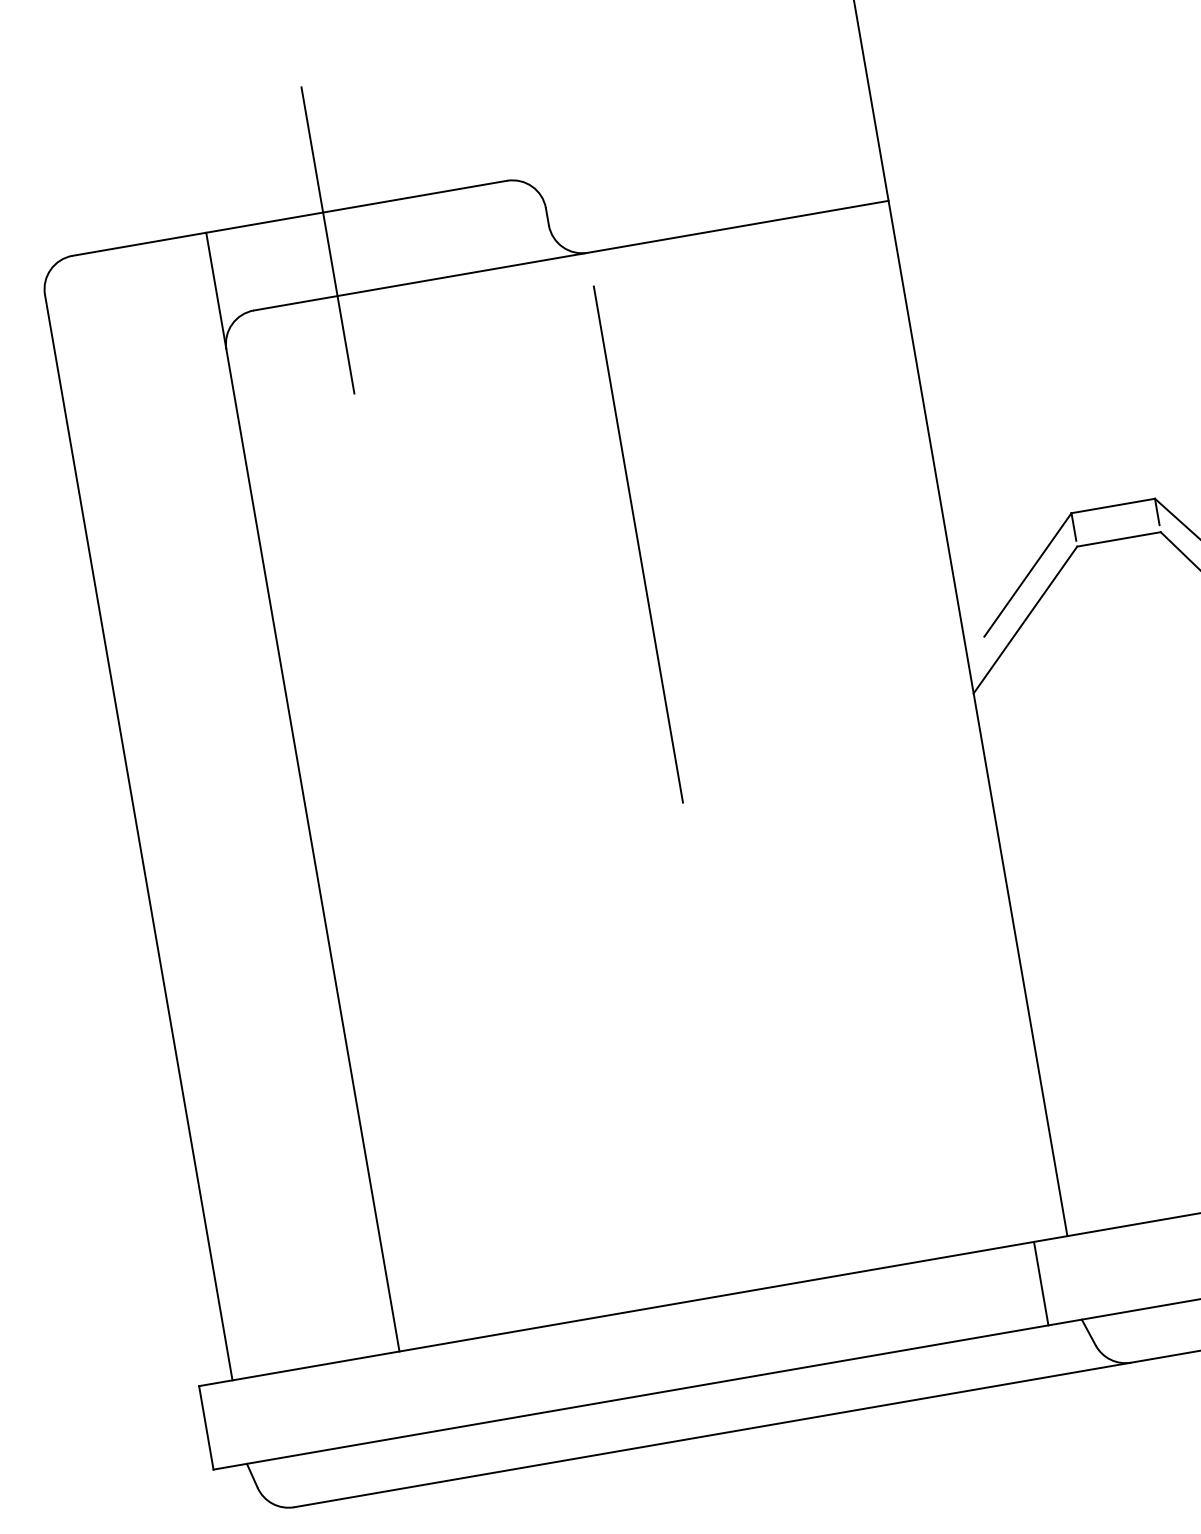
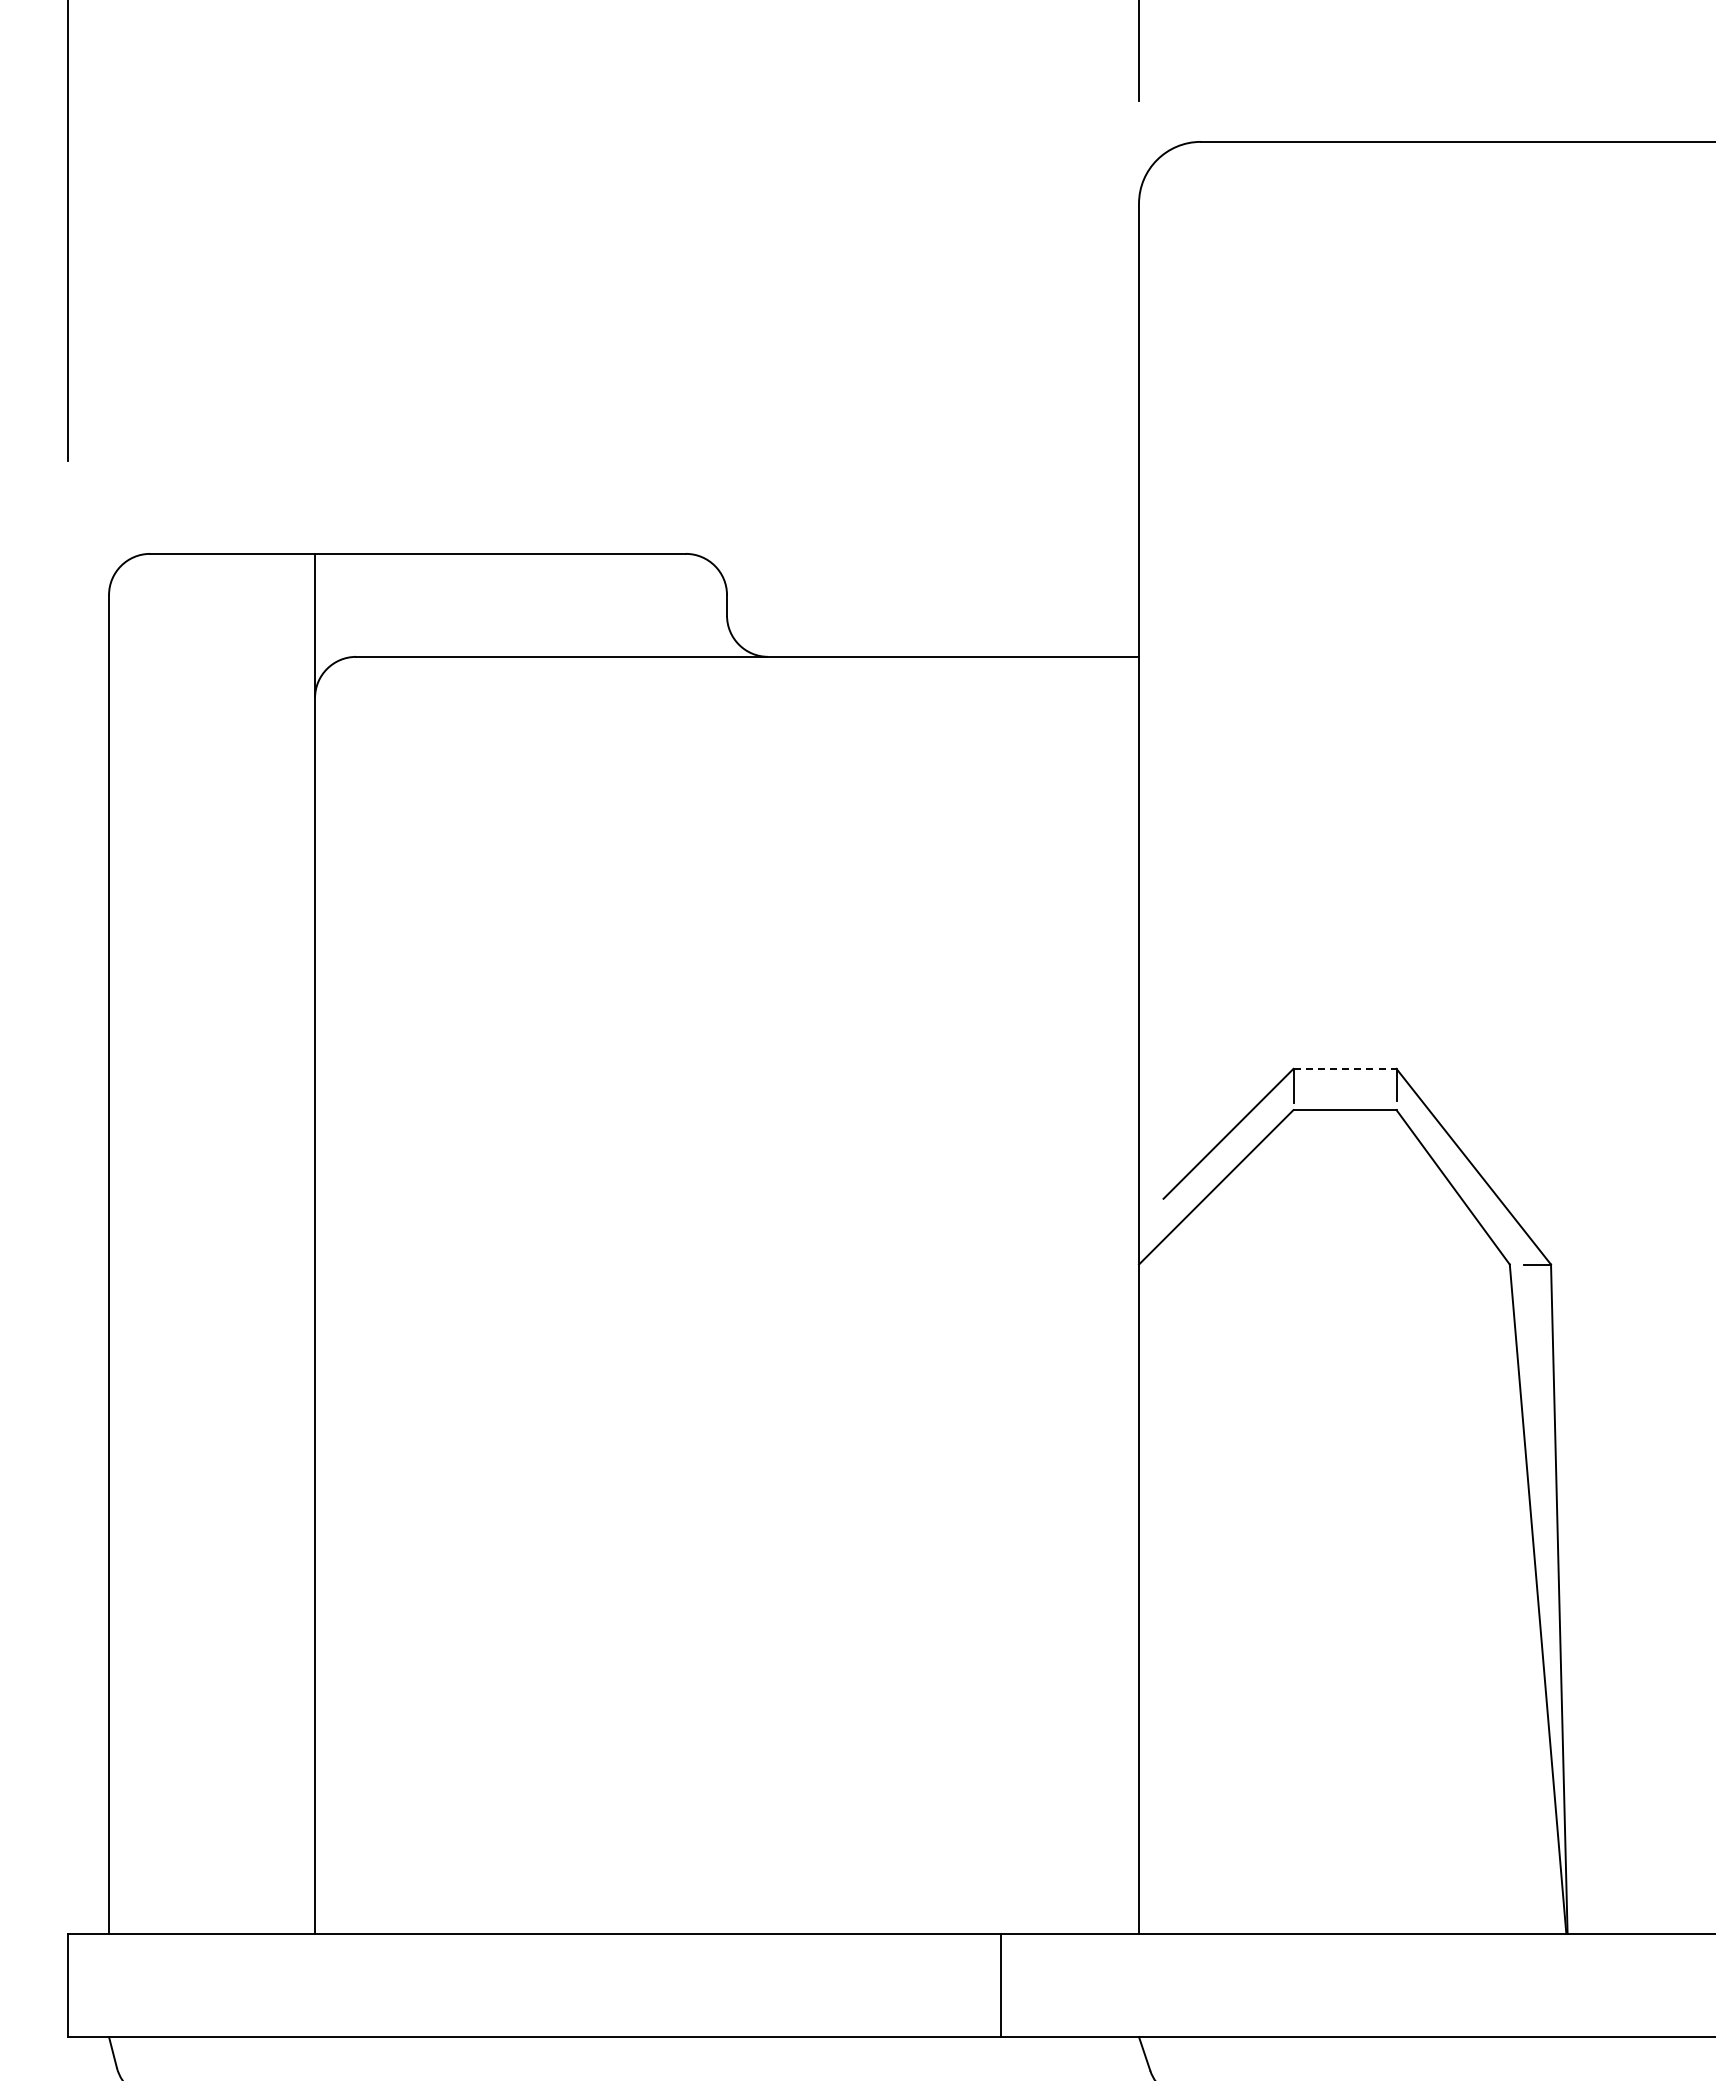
line: (328, 240) -> (459, 588), removed
line: (1113, 505) -> (1345, 1068), solid -> dashed
line: (637, 544) -> (767, 1016), removed
line: (1040, 1283) -> (1000, 1985), moved

